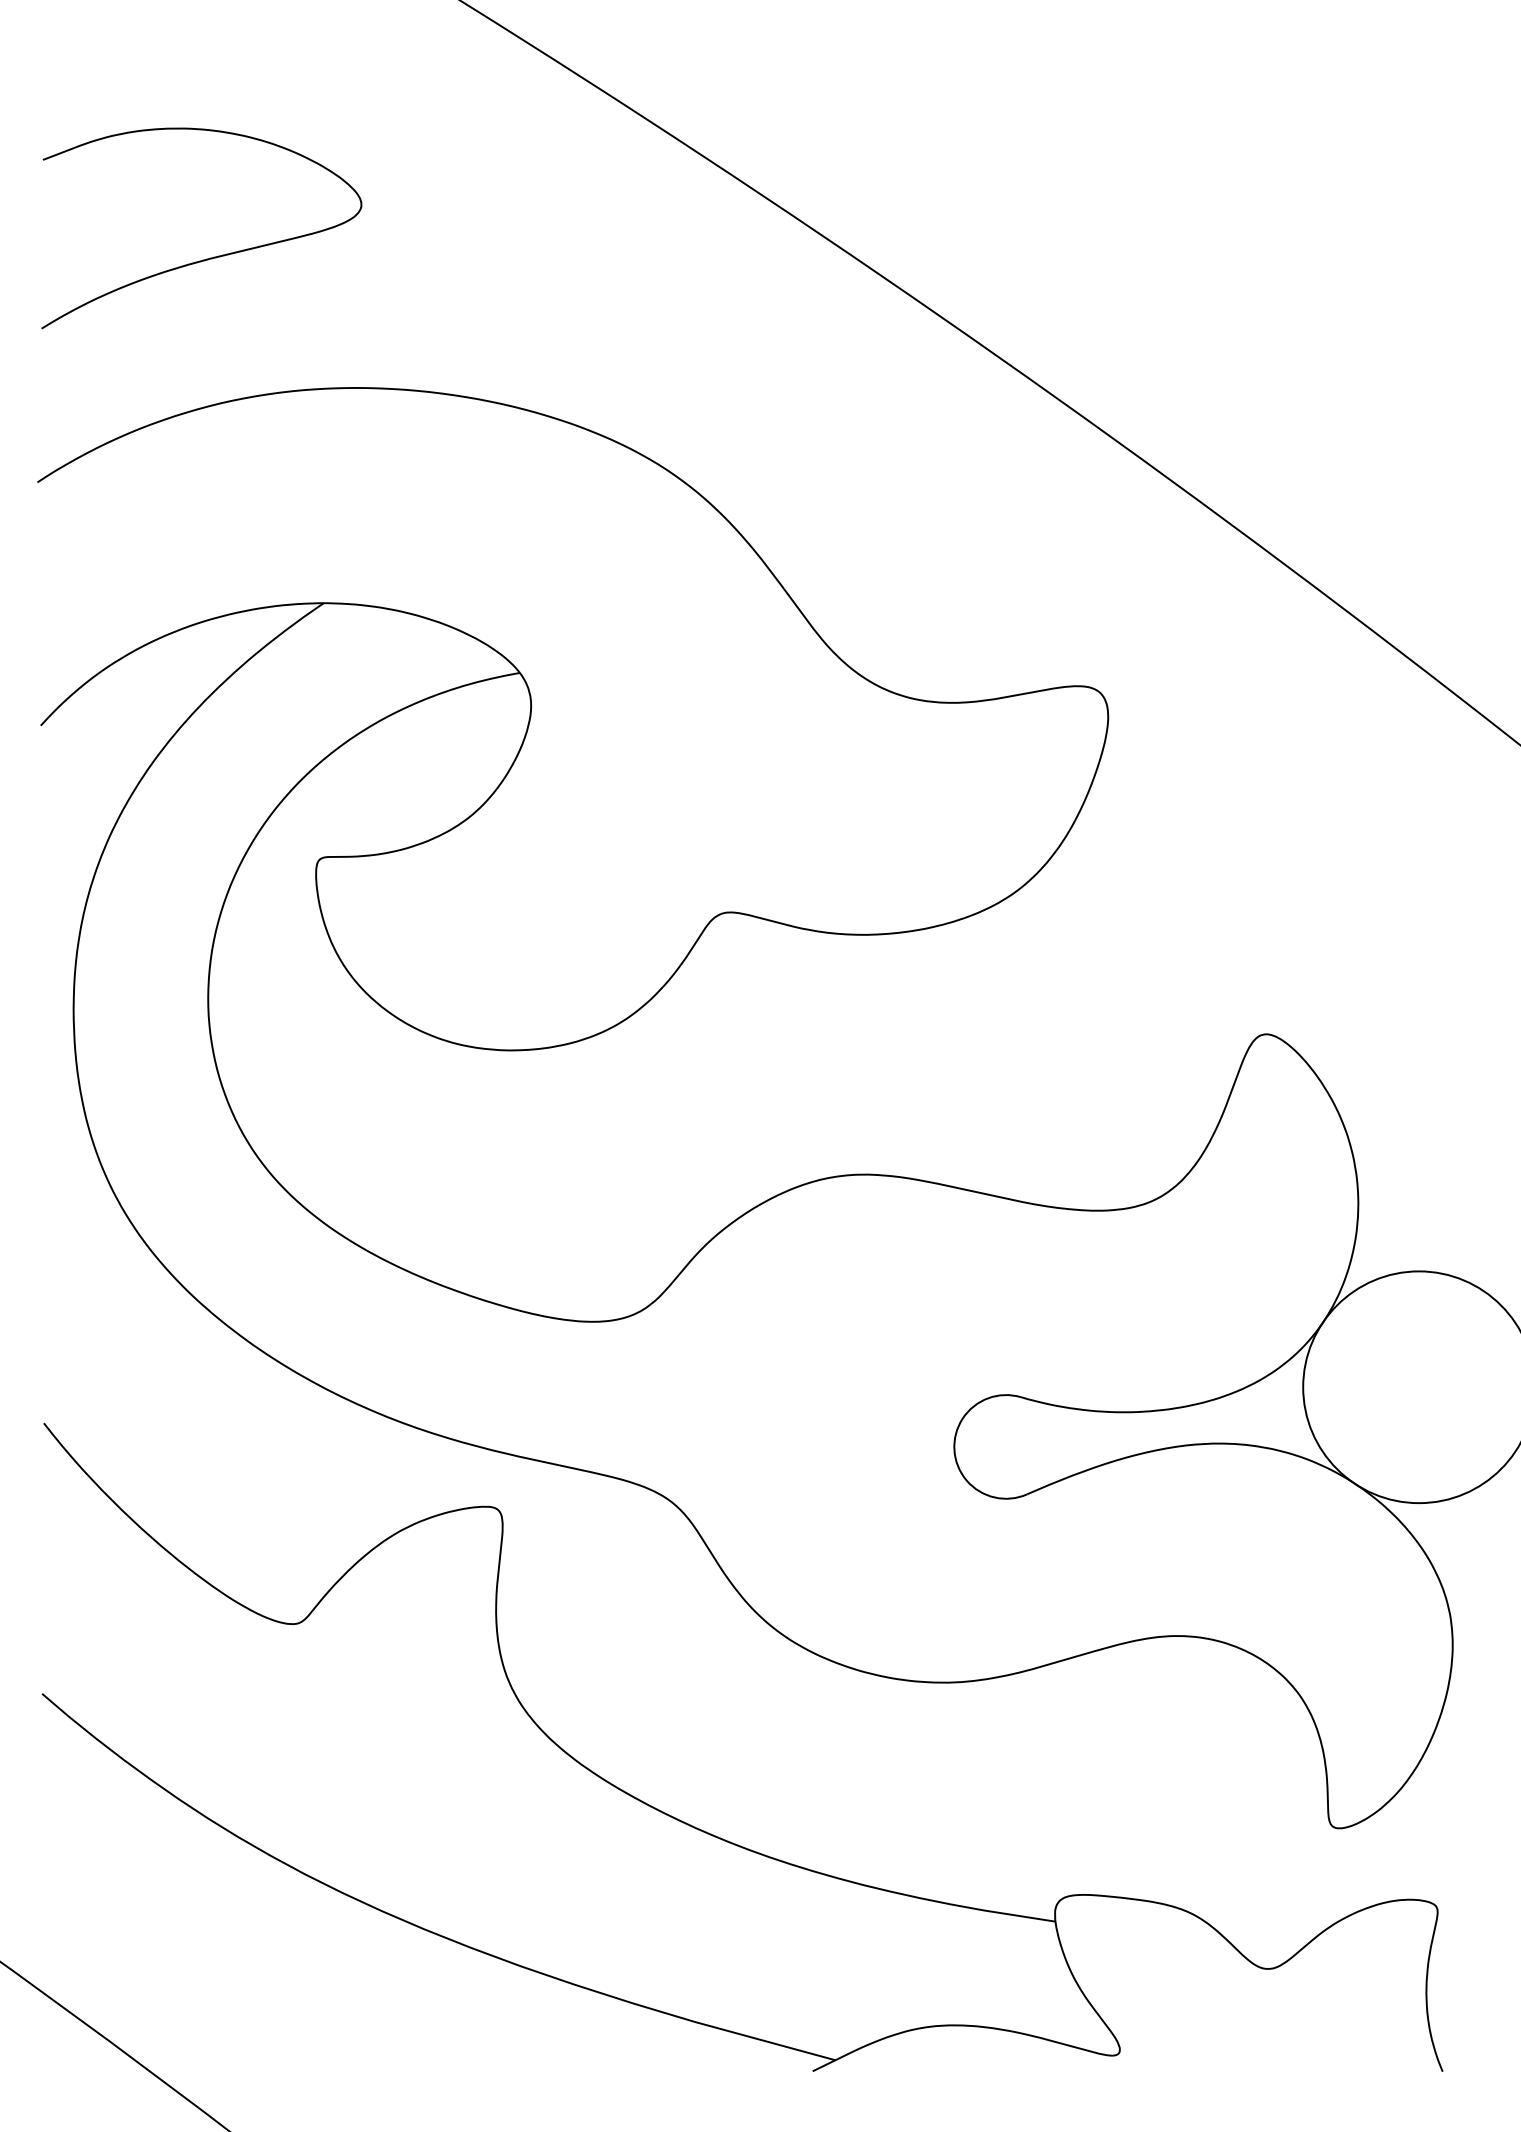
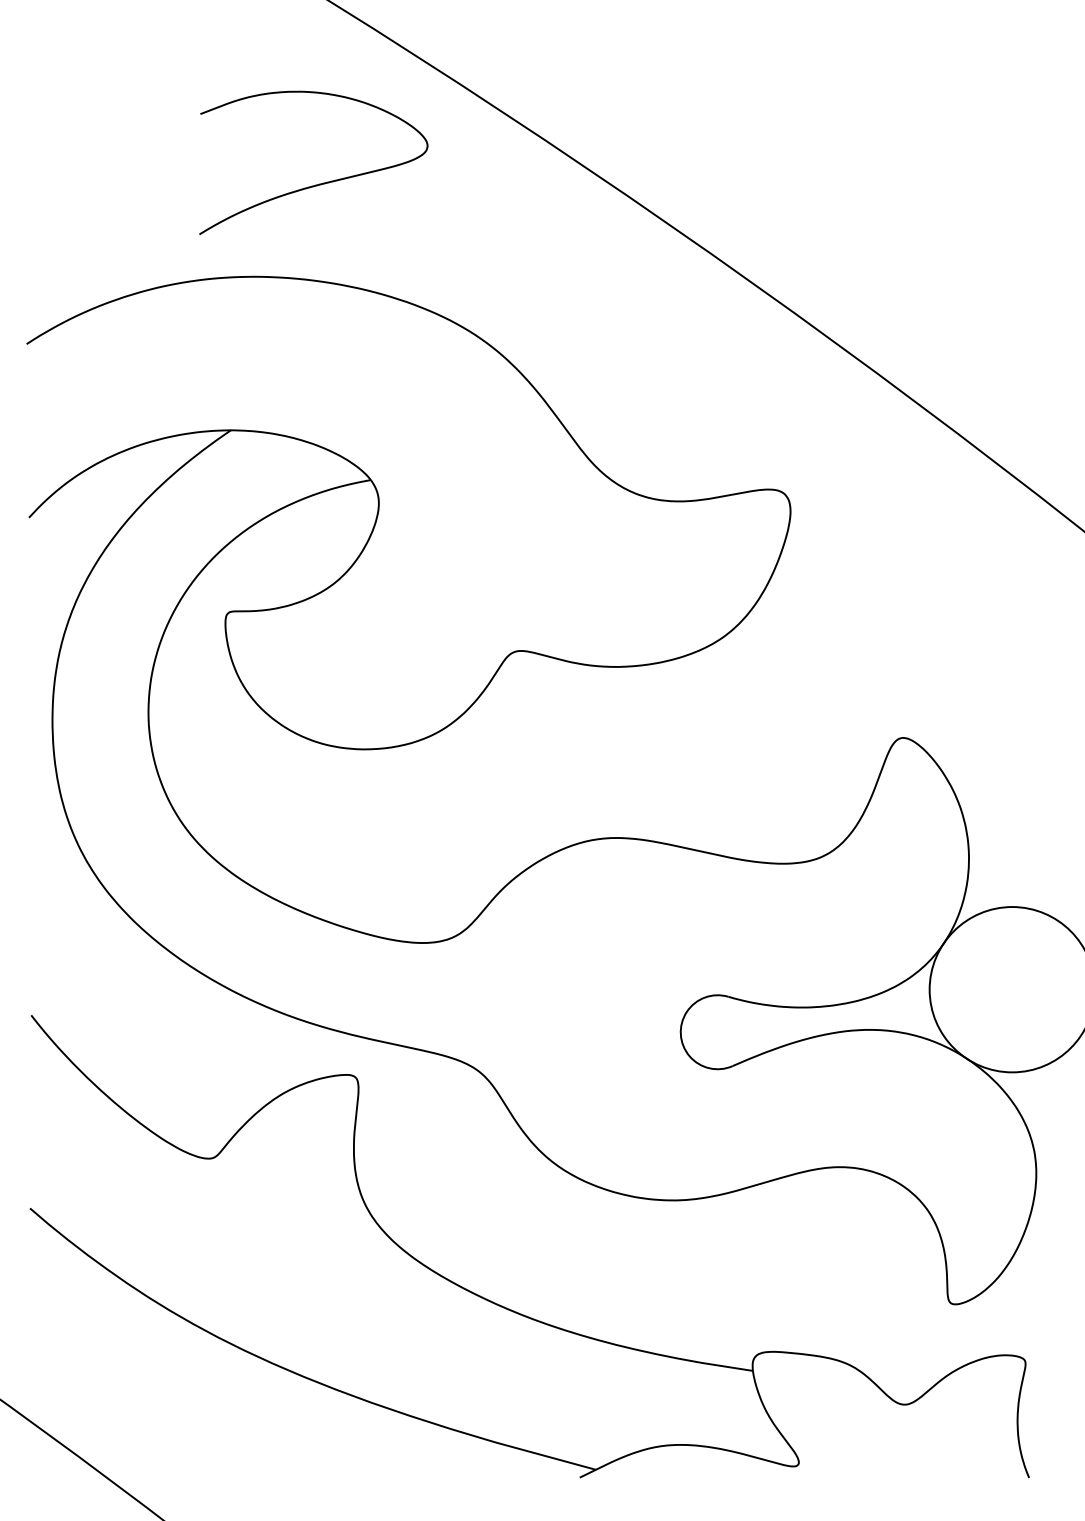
curve: (210, 257) -> (319, 183), moved

